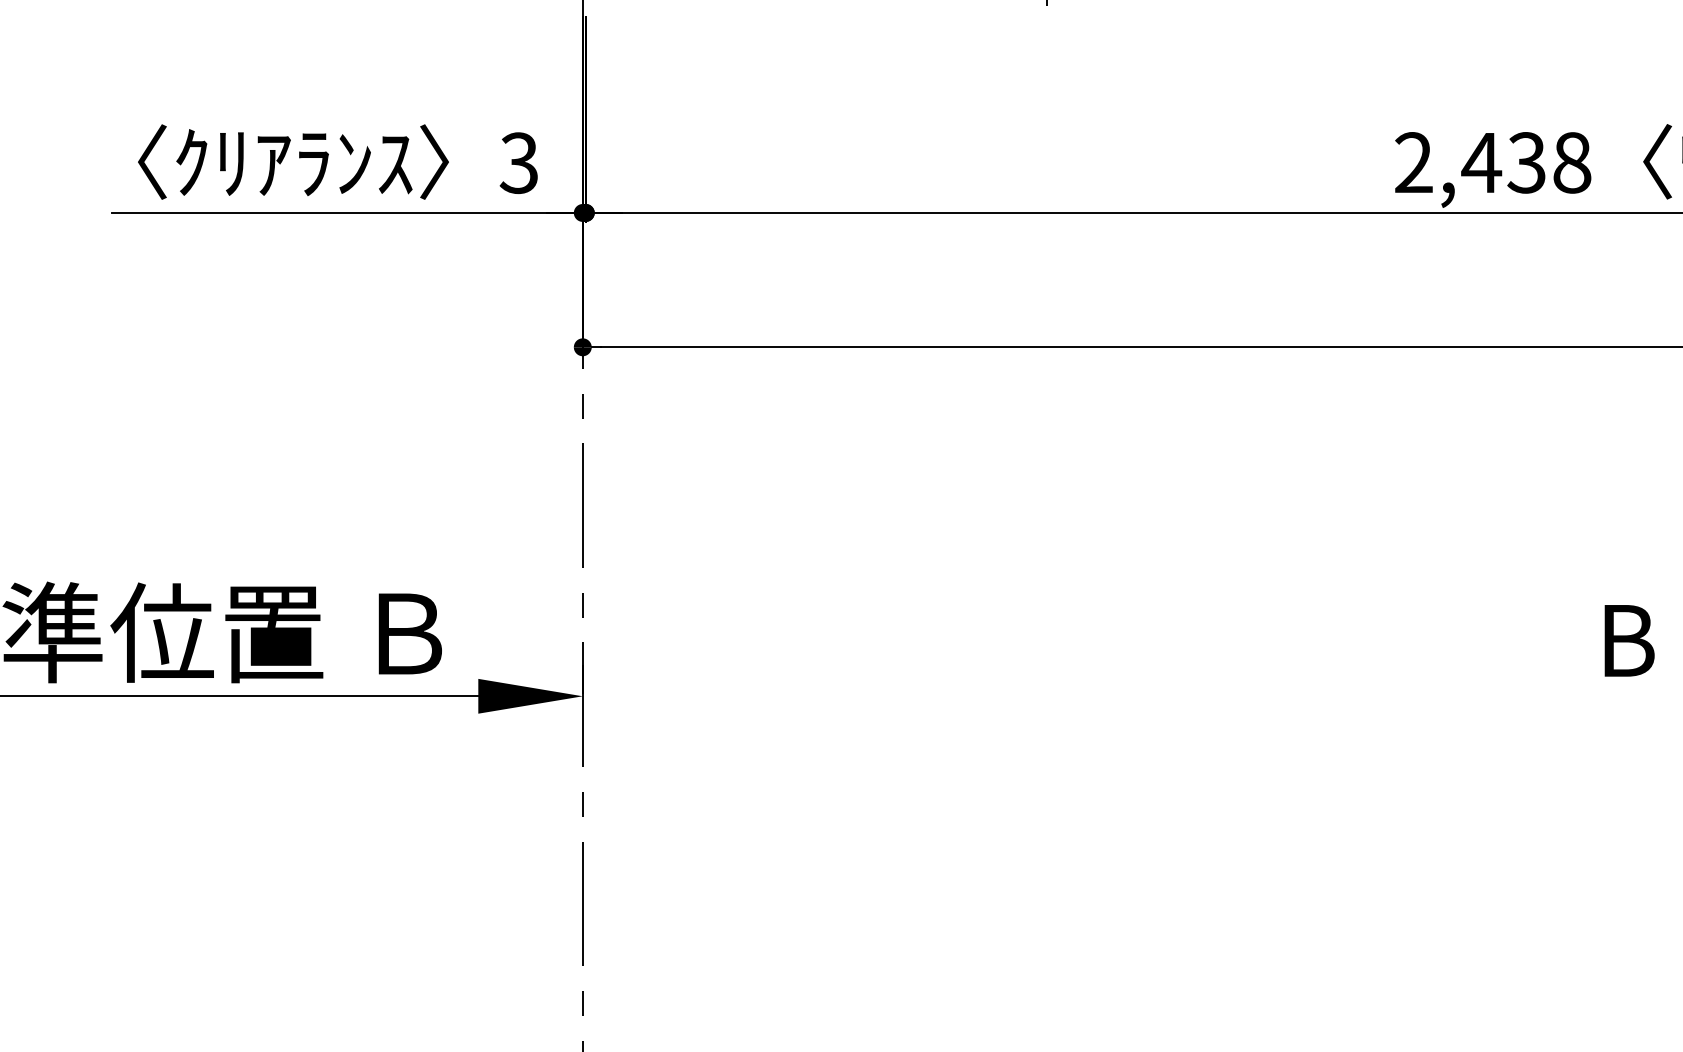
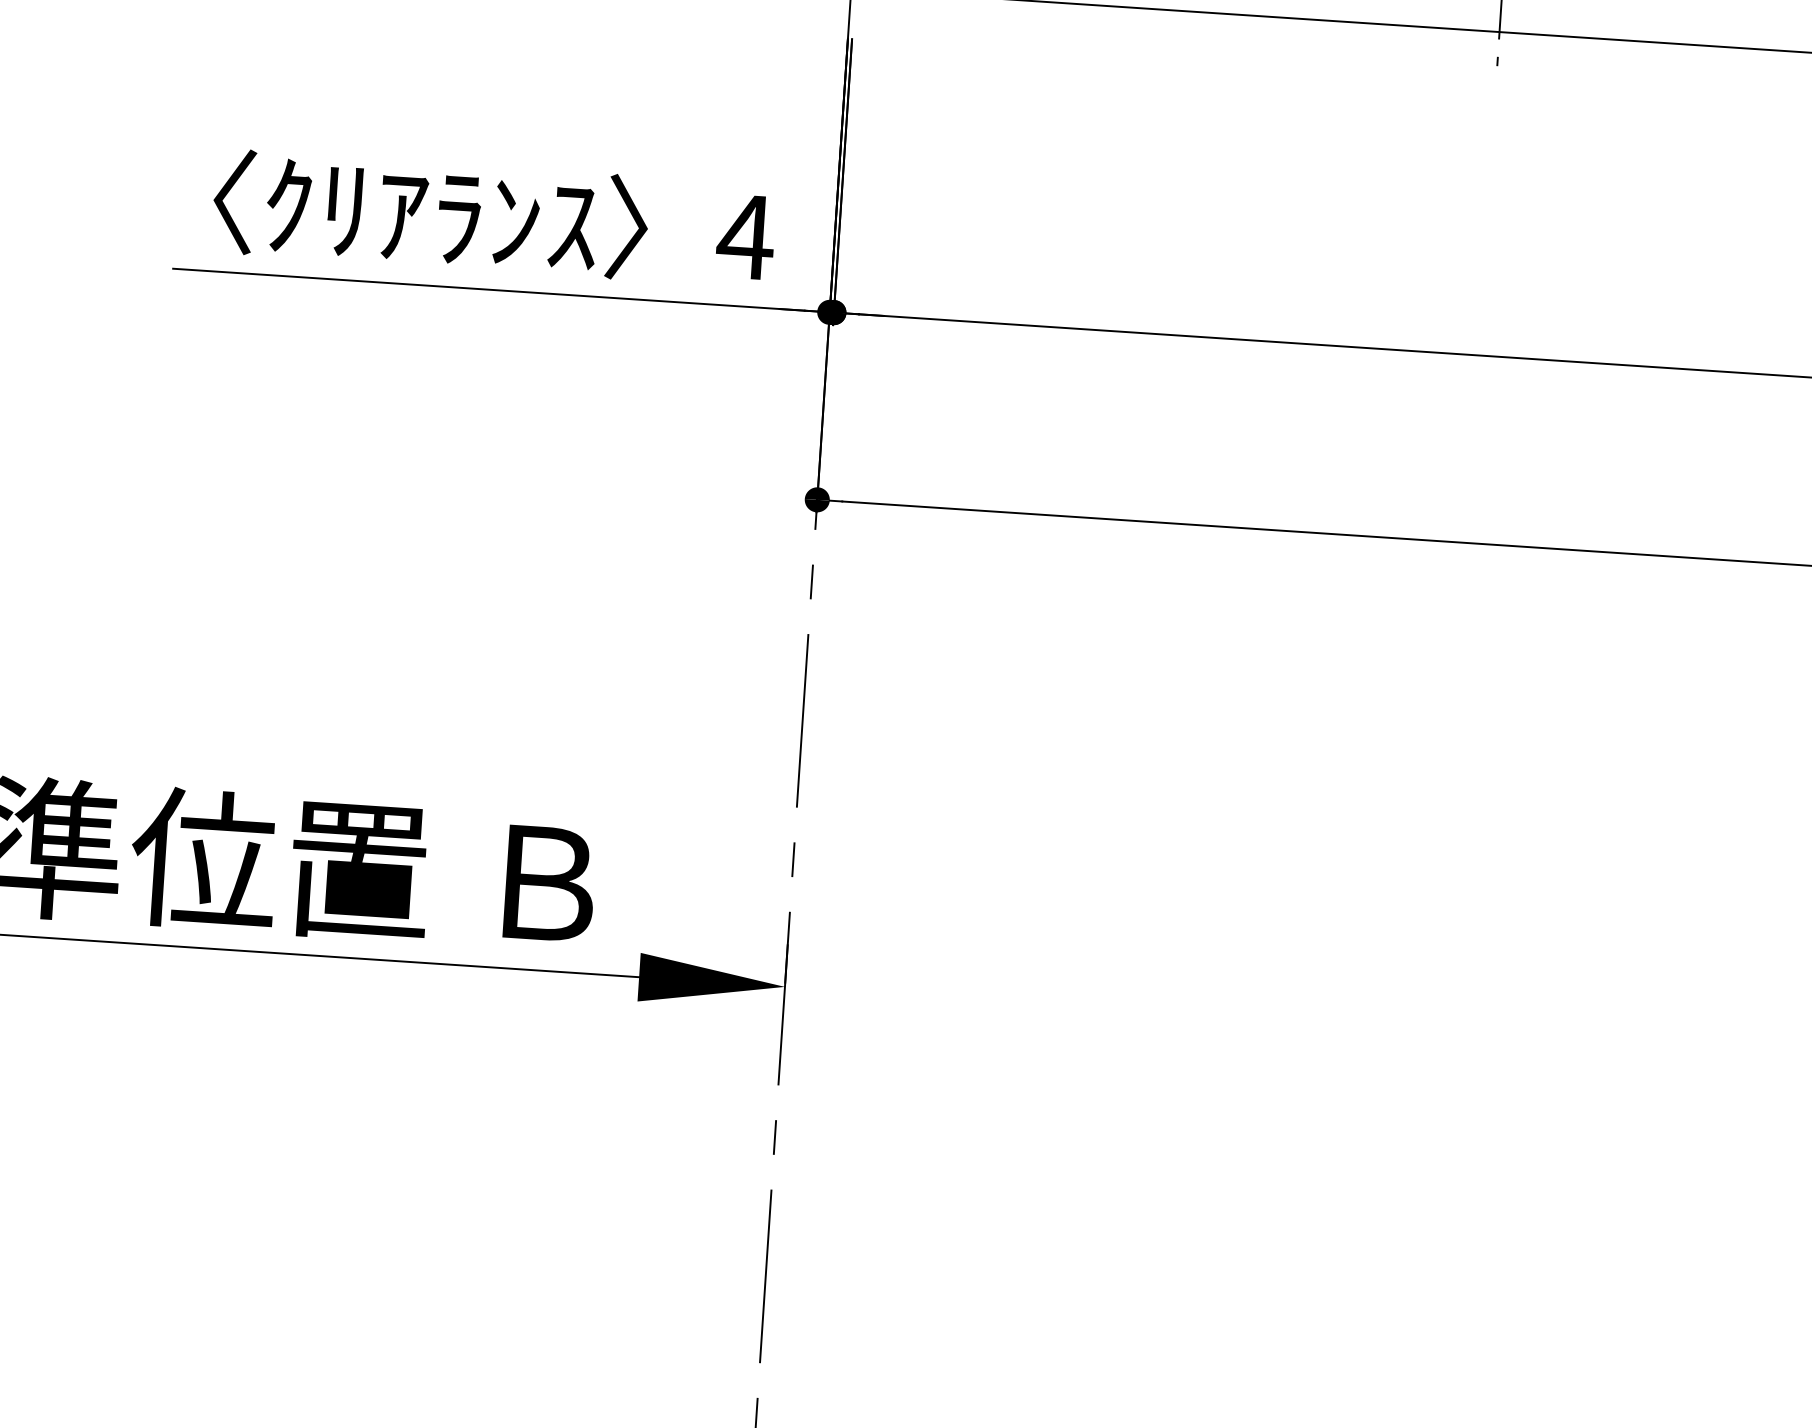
text: (518, 163) -> (744, 237), 3 -> 4

